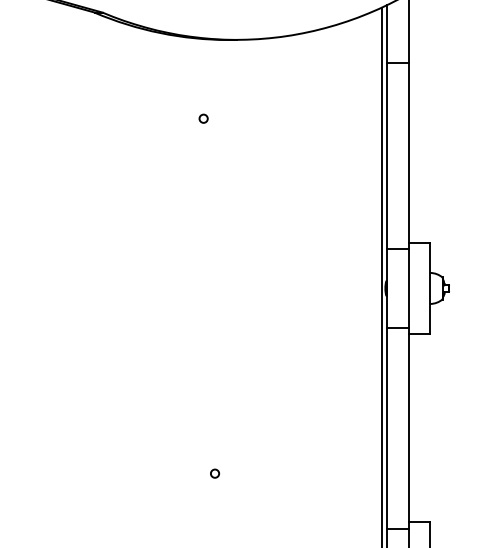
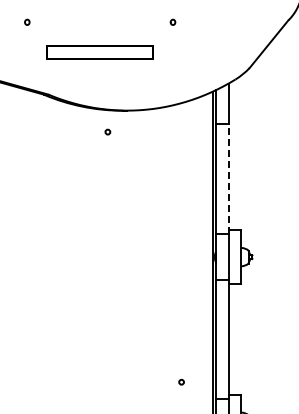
circle: (203, 117) -> (107, 131), moved
line: (408, 156) -> (228, 179), solid -> dashed
circle: (214, 472) -> (181, 381), moved

